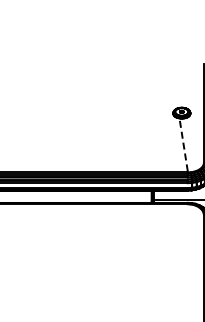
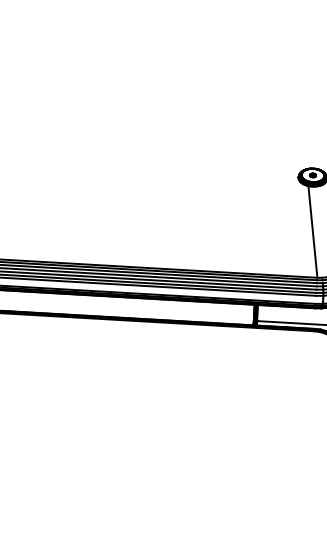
line: (183, 144) -> (312, 230), dashed -> solid

